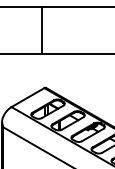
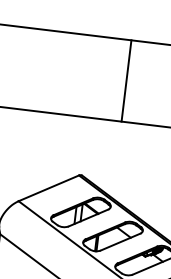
line: (42, 30) -> (127, 80), moved

